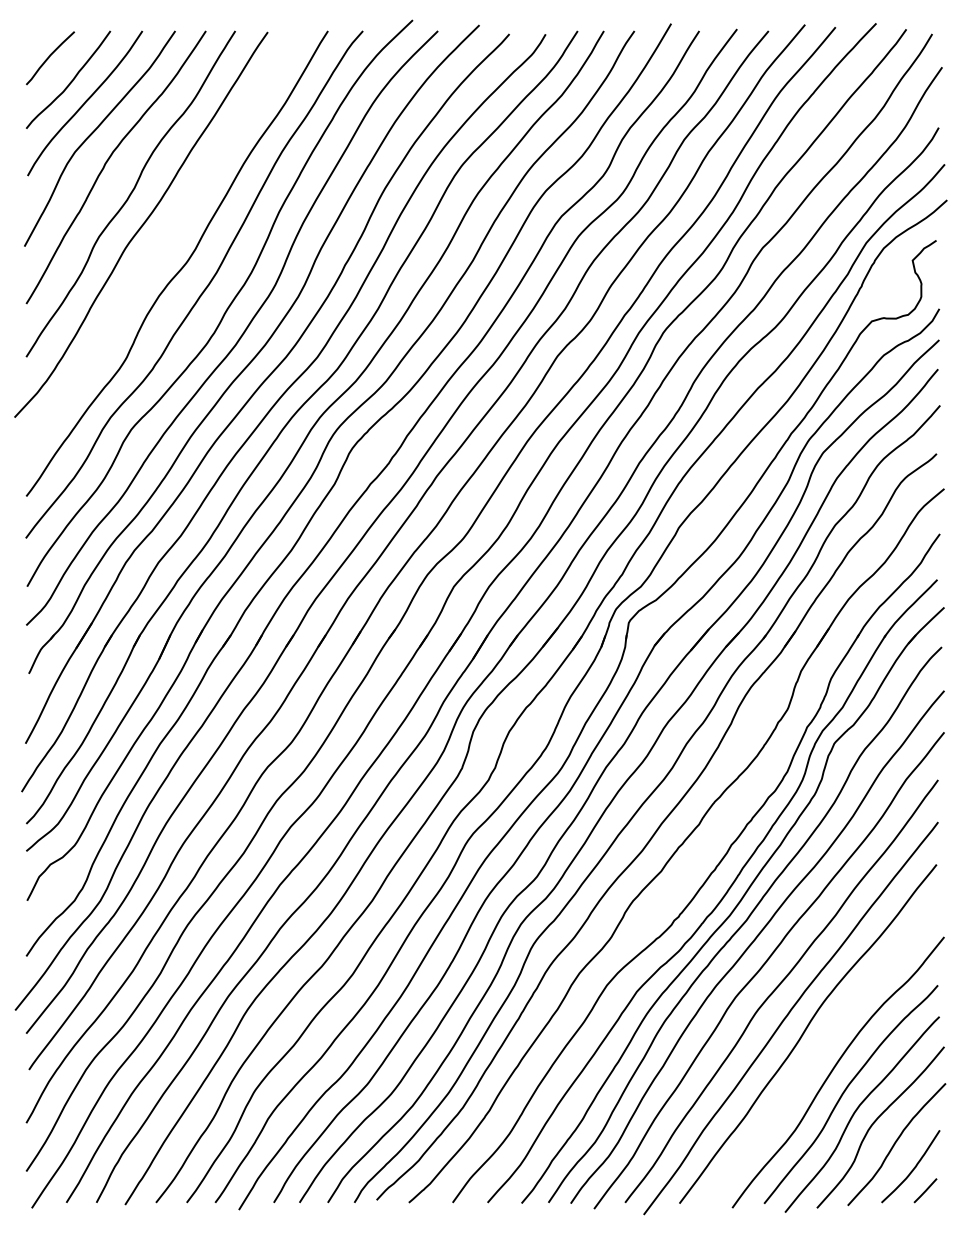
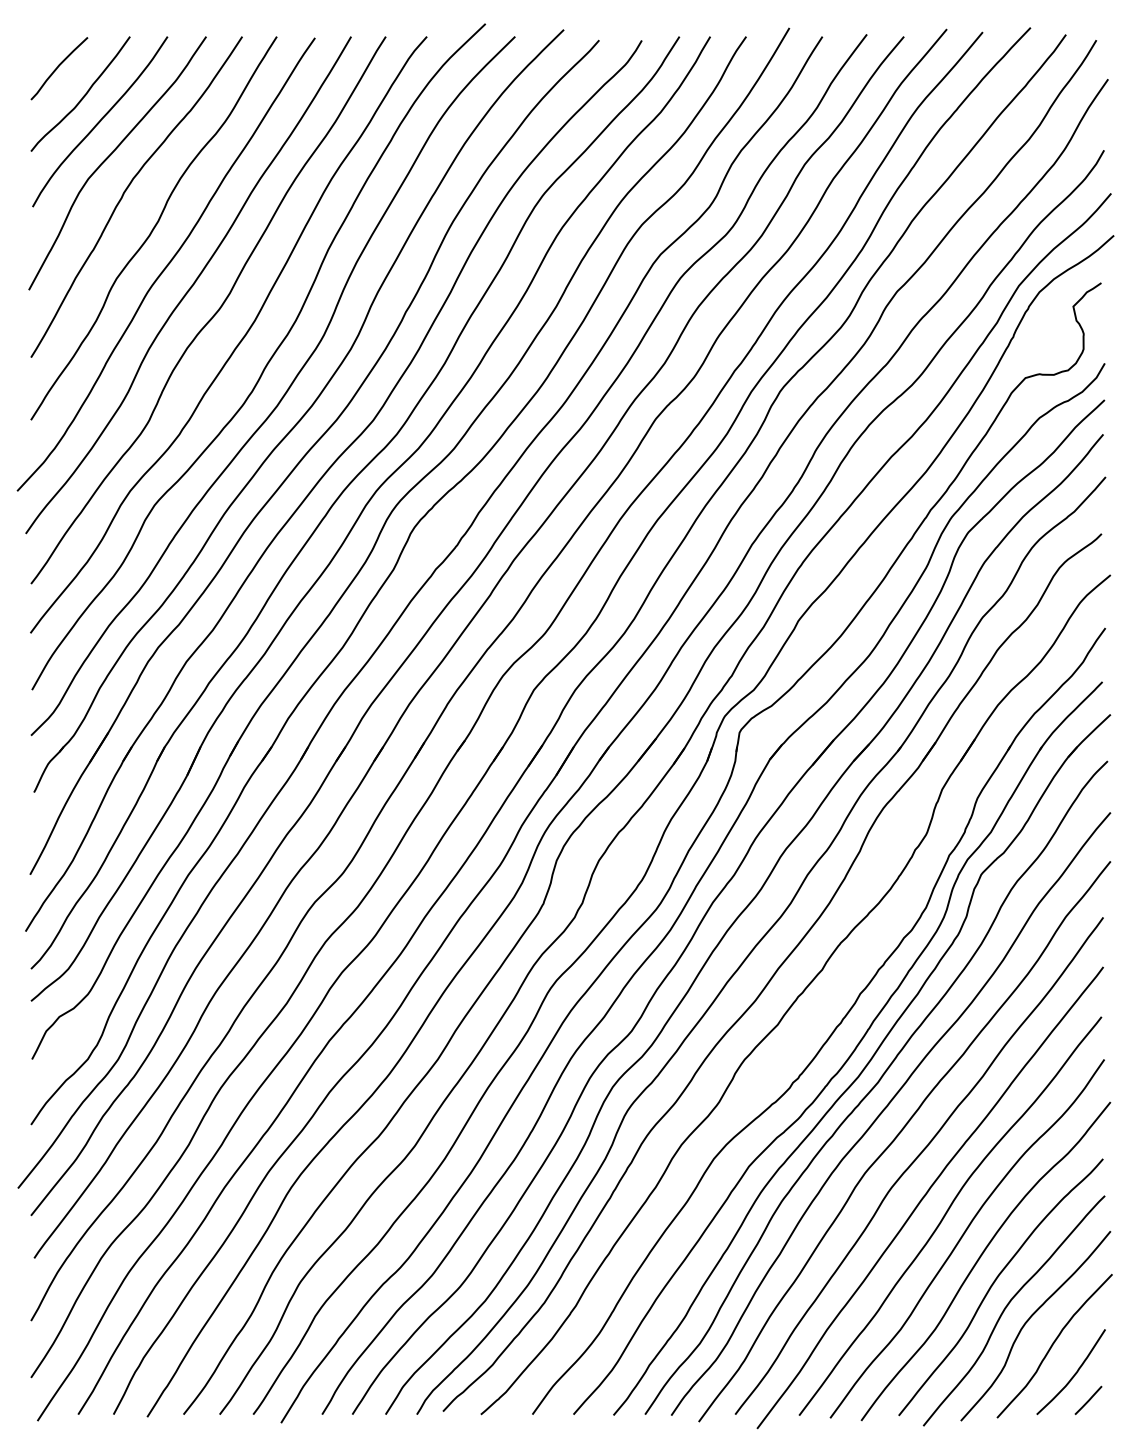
curve: (161, 243) -> (190, 286), added
curve: (819, 1051) -> (963, 1236), added

